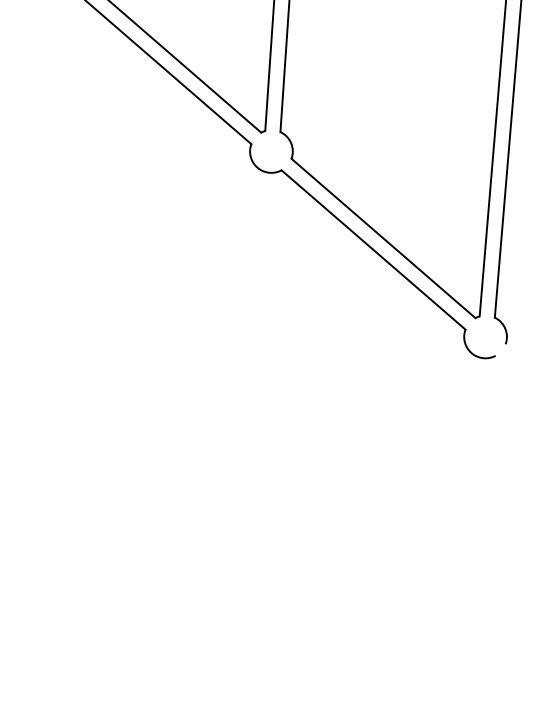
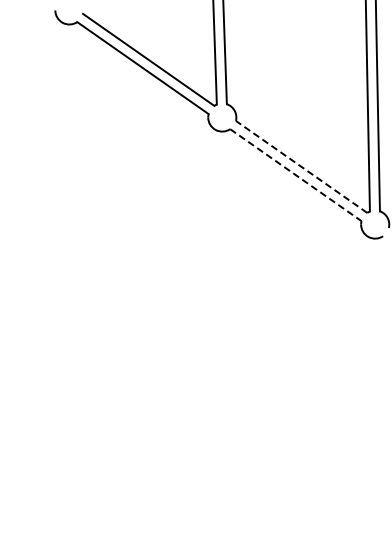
line: (383, 237) -> (301, 166), solid -> dashed
line: (374, 250) -> (296, 175), solid -> dashed

